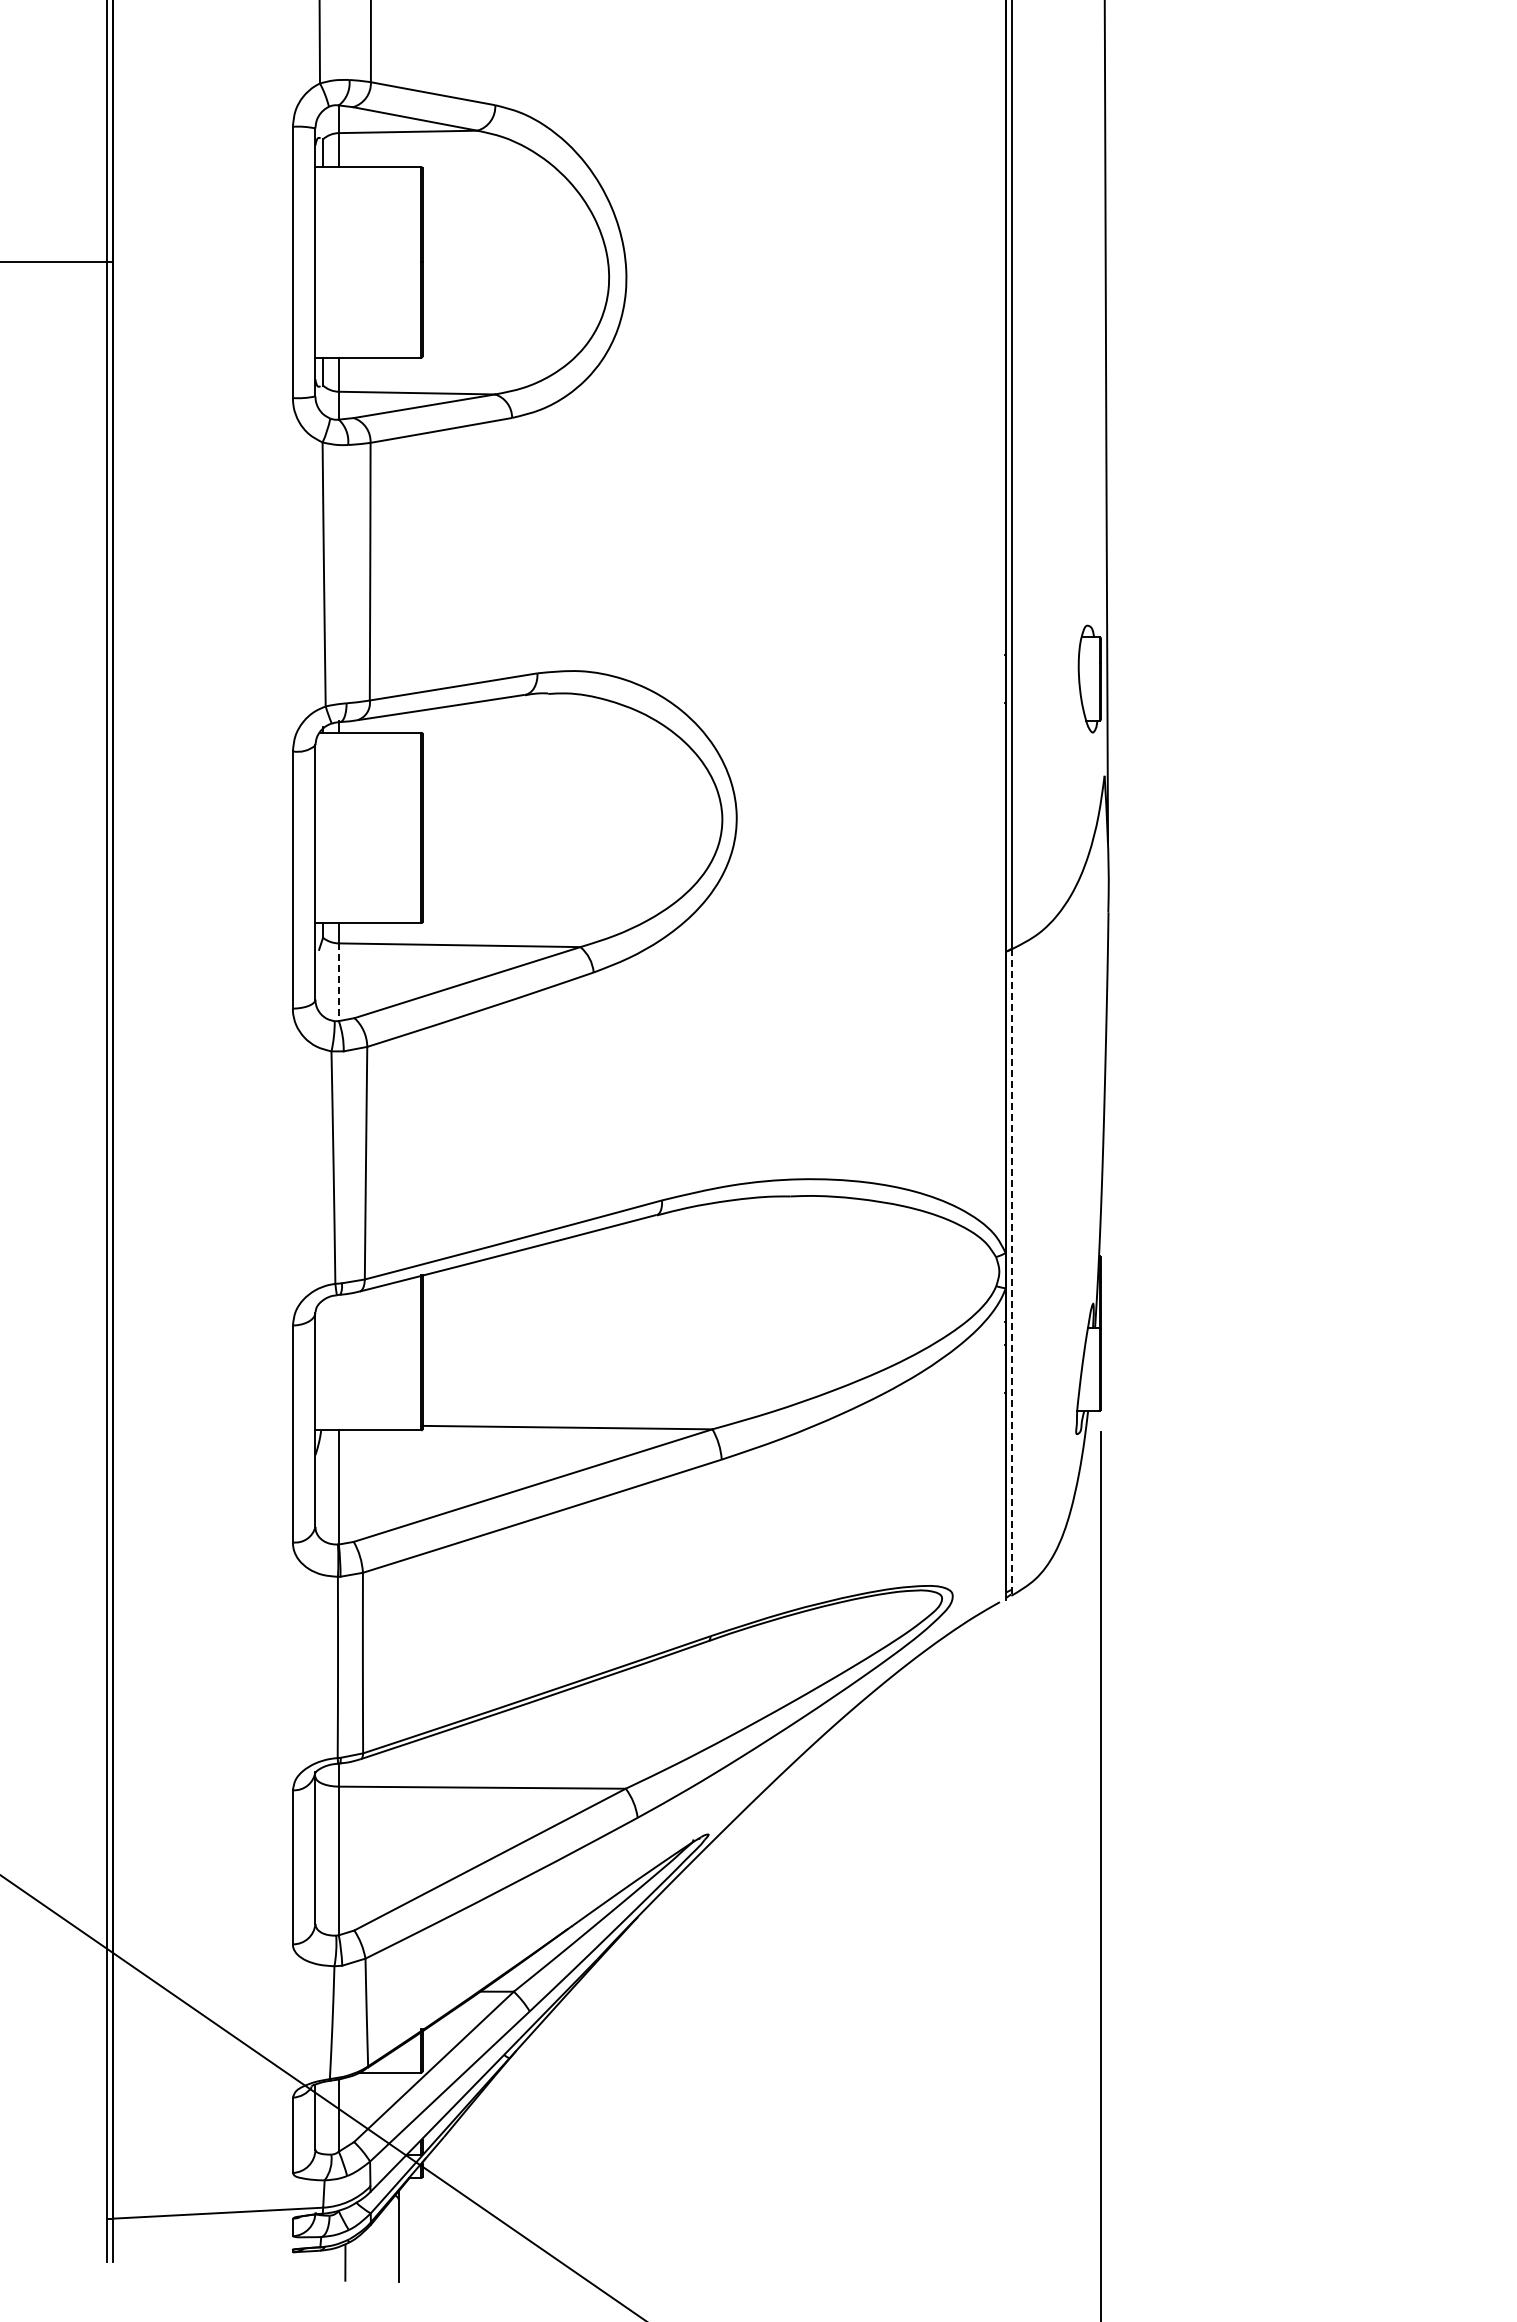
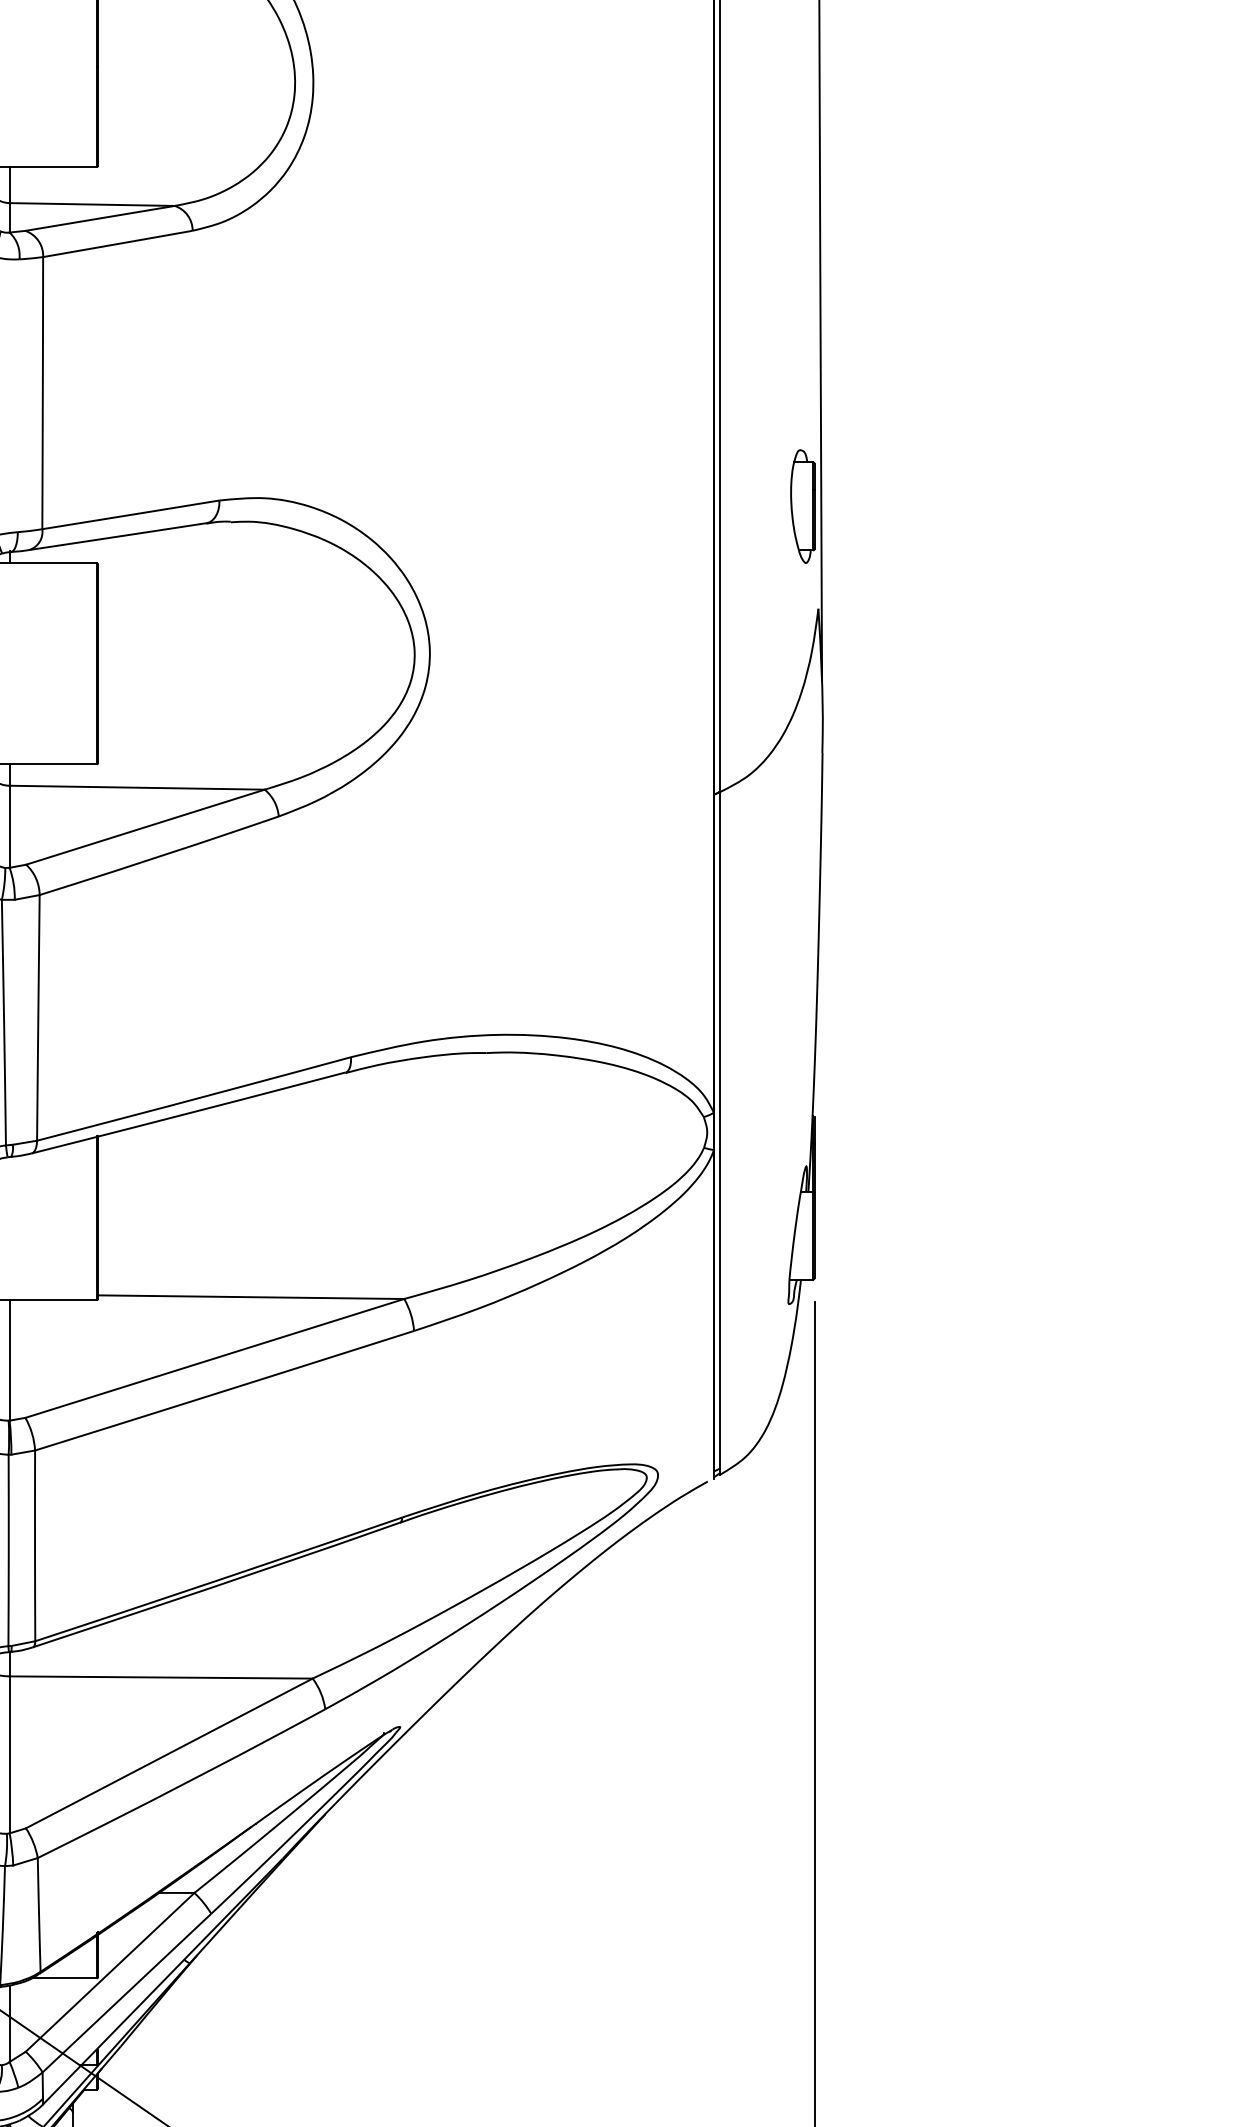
line: (338, 982) -> (9, 827), dashed -> solid
line: (1011, 1273) -> (720, 1134), dashed -> solid

